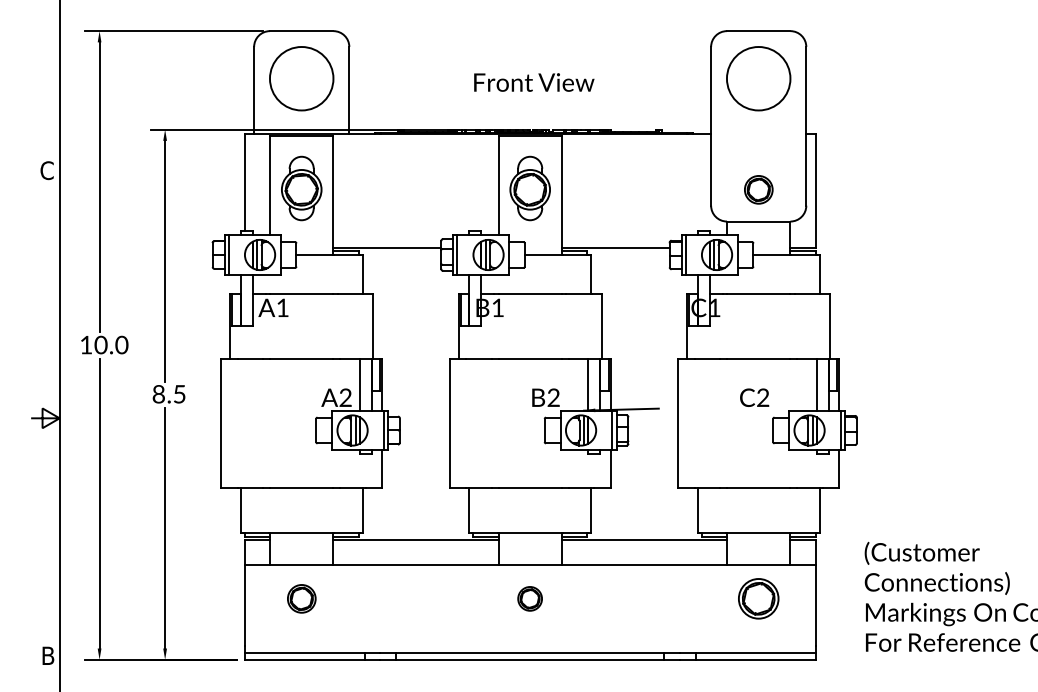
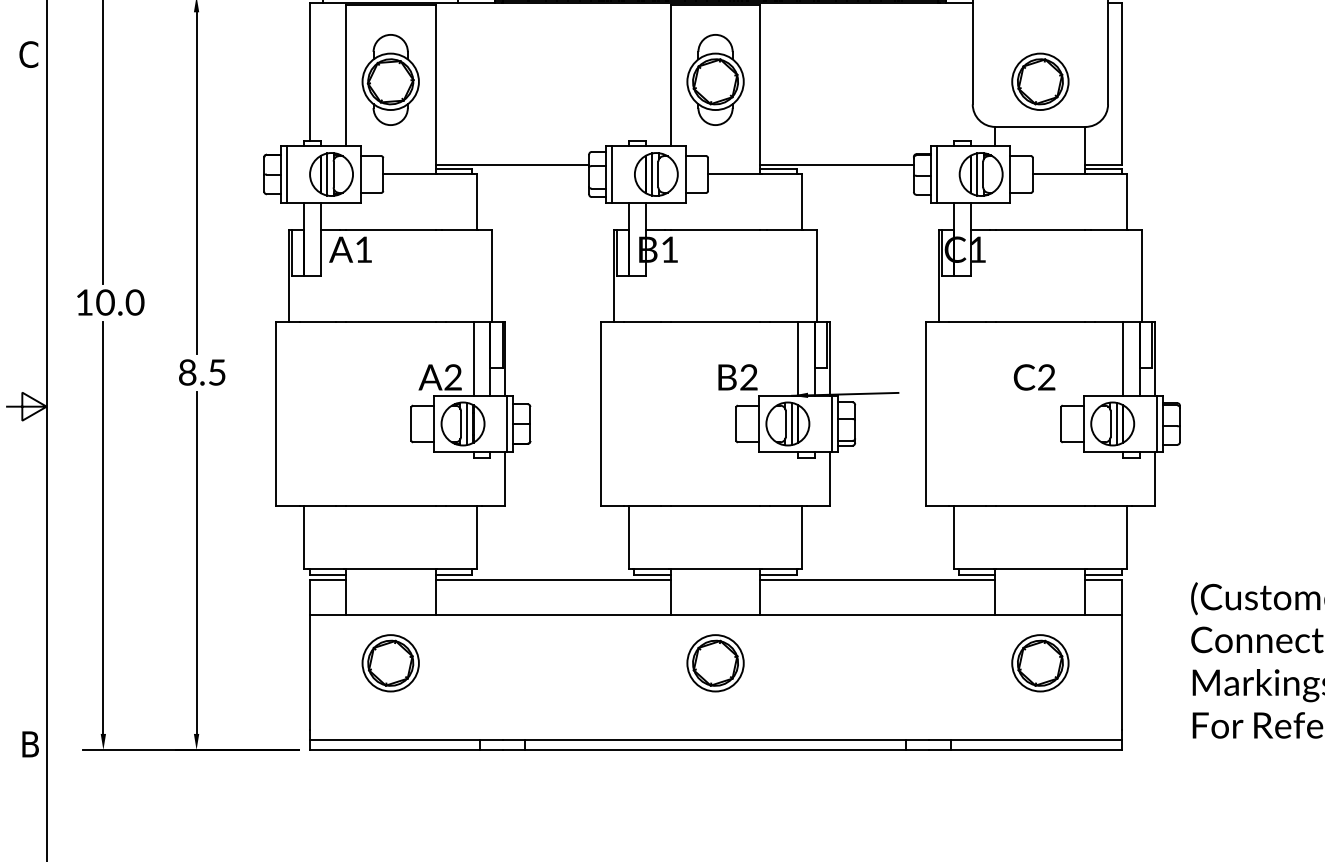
part: (758, 189) -> (1040, 81), size x1.43
part: (301, 598) -> (390, 662), size x1.43
part: (529, 598) -> (714, 662), size x1.67

